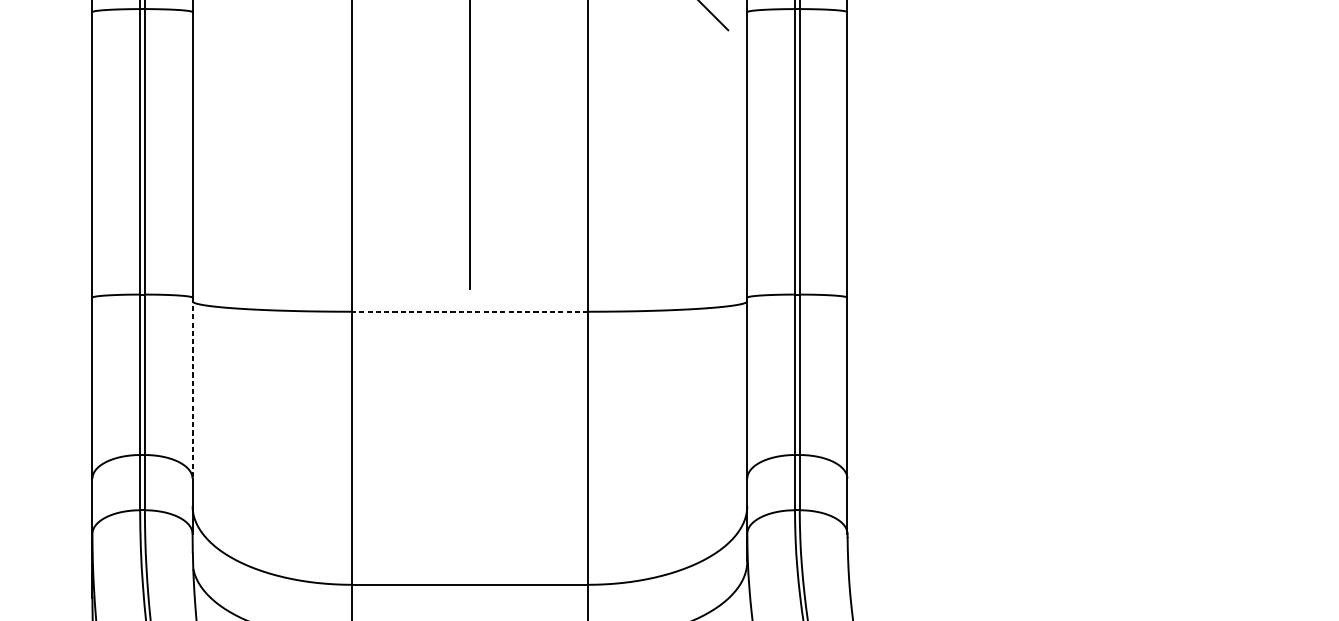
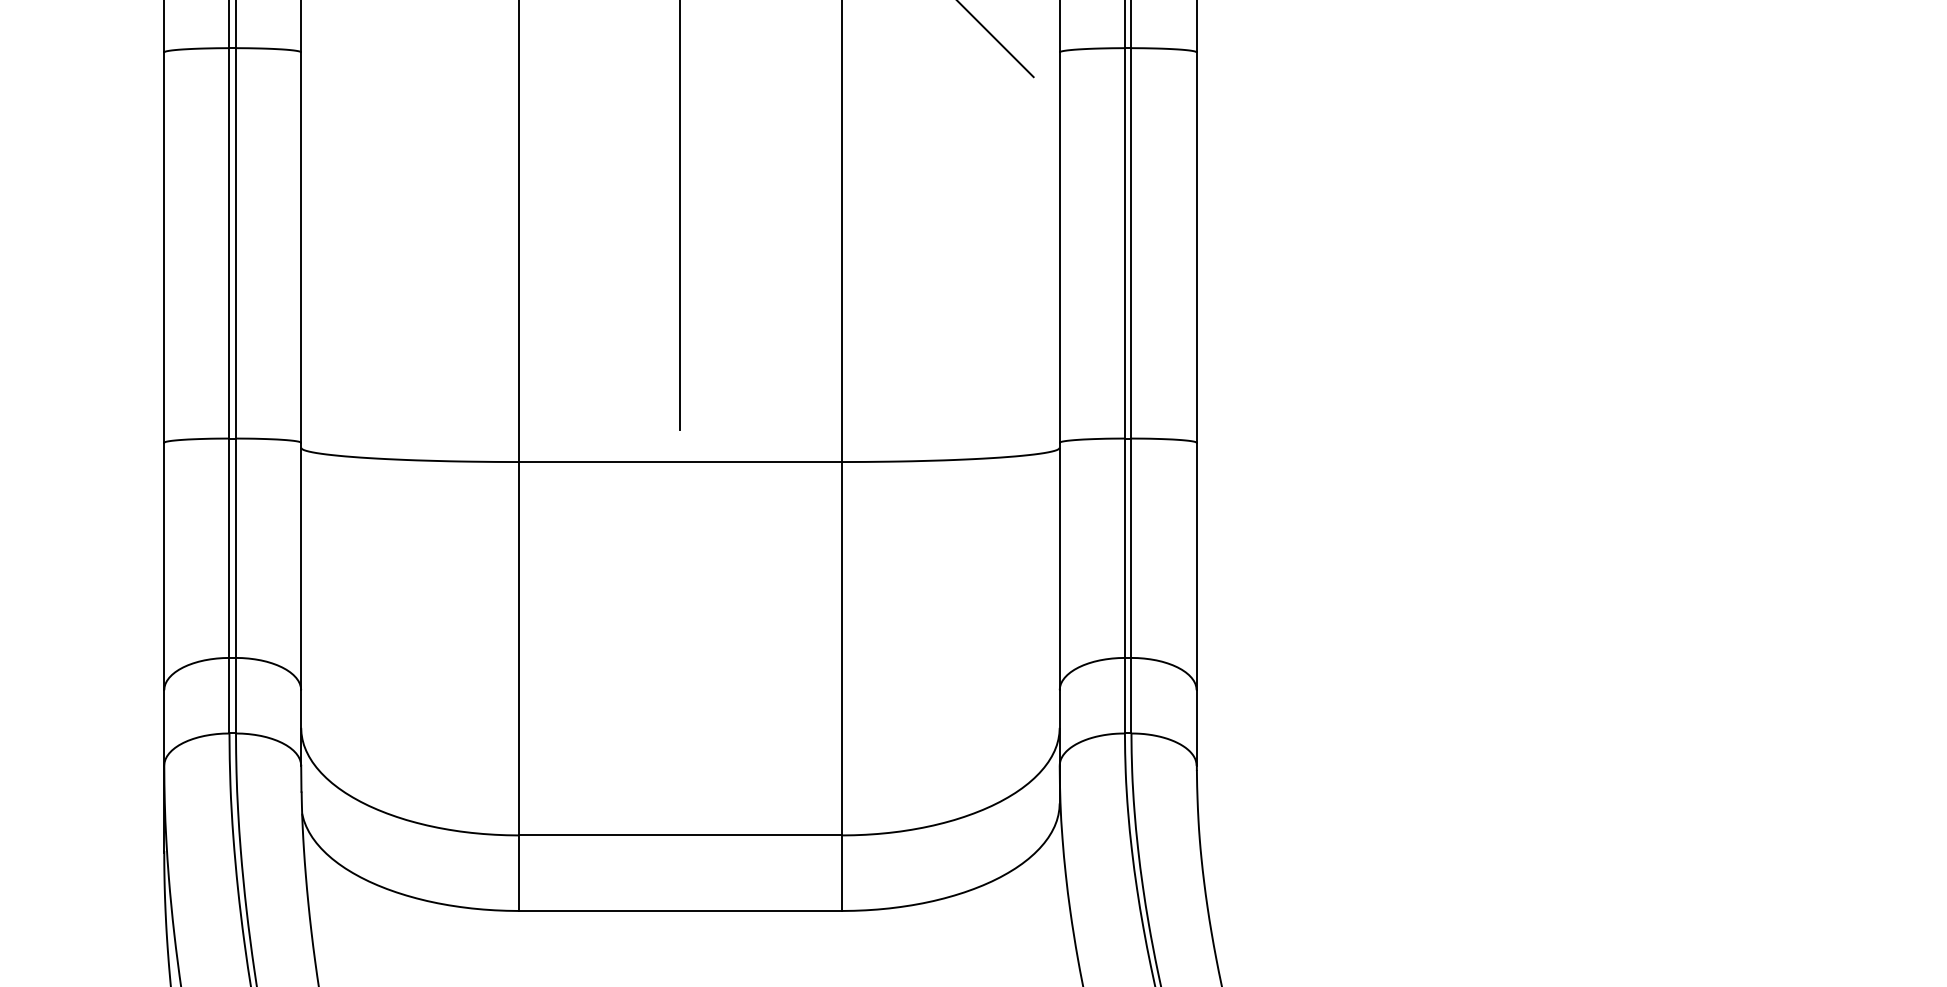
line: (469, 312) -> (680, 462), dashed -> solid
line: (192, 388) -> (301, 566), dashed -> solid

